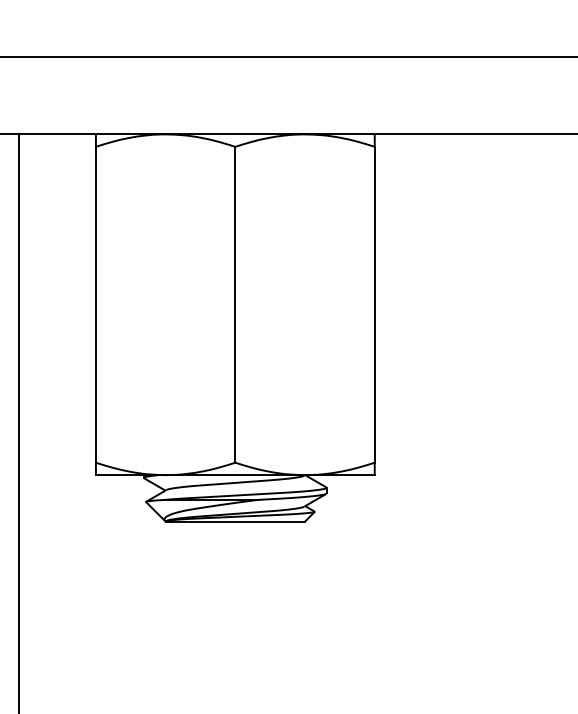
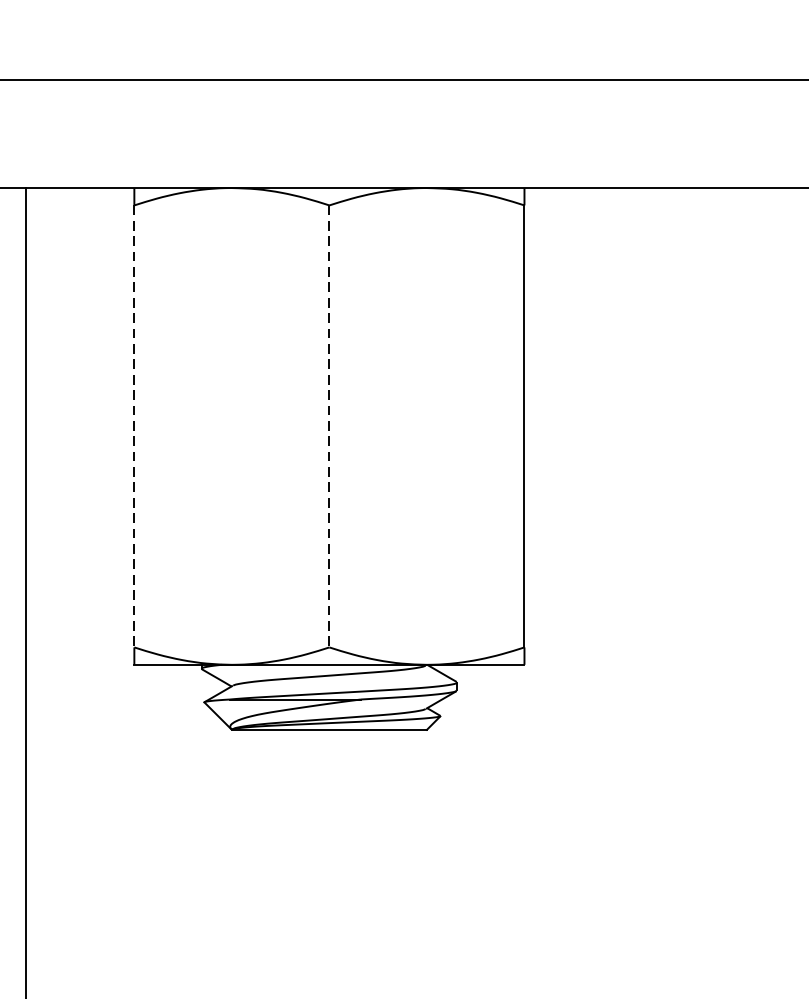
line: (95, 304) -> (133, 426), solid -> dashed
line: (235, 304) -> (329, 426), solid -> dashed

